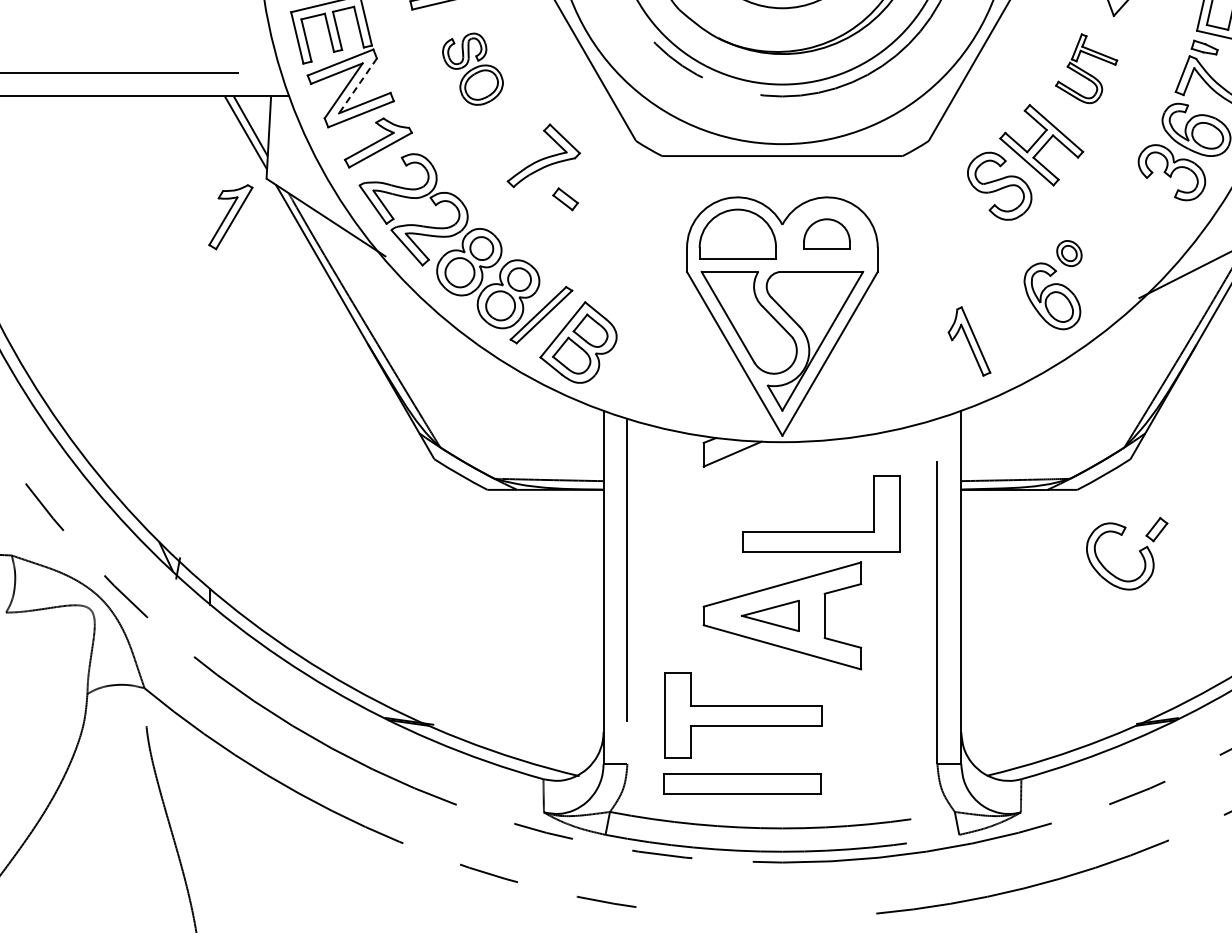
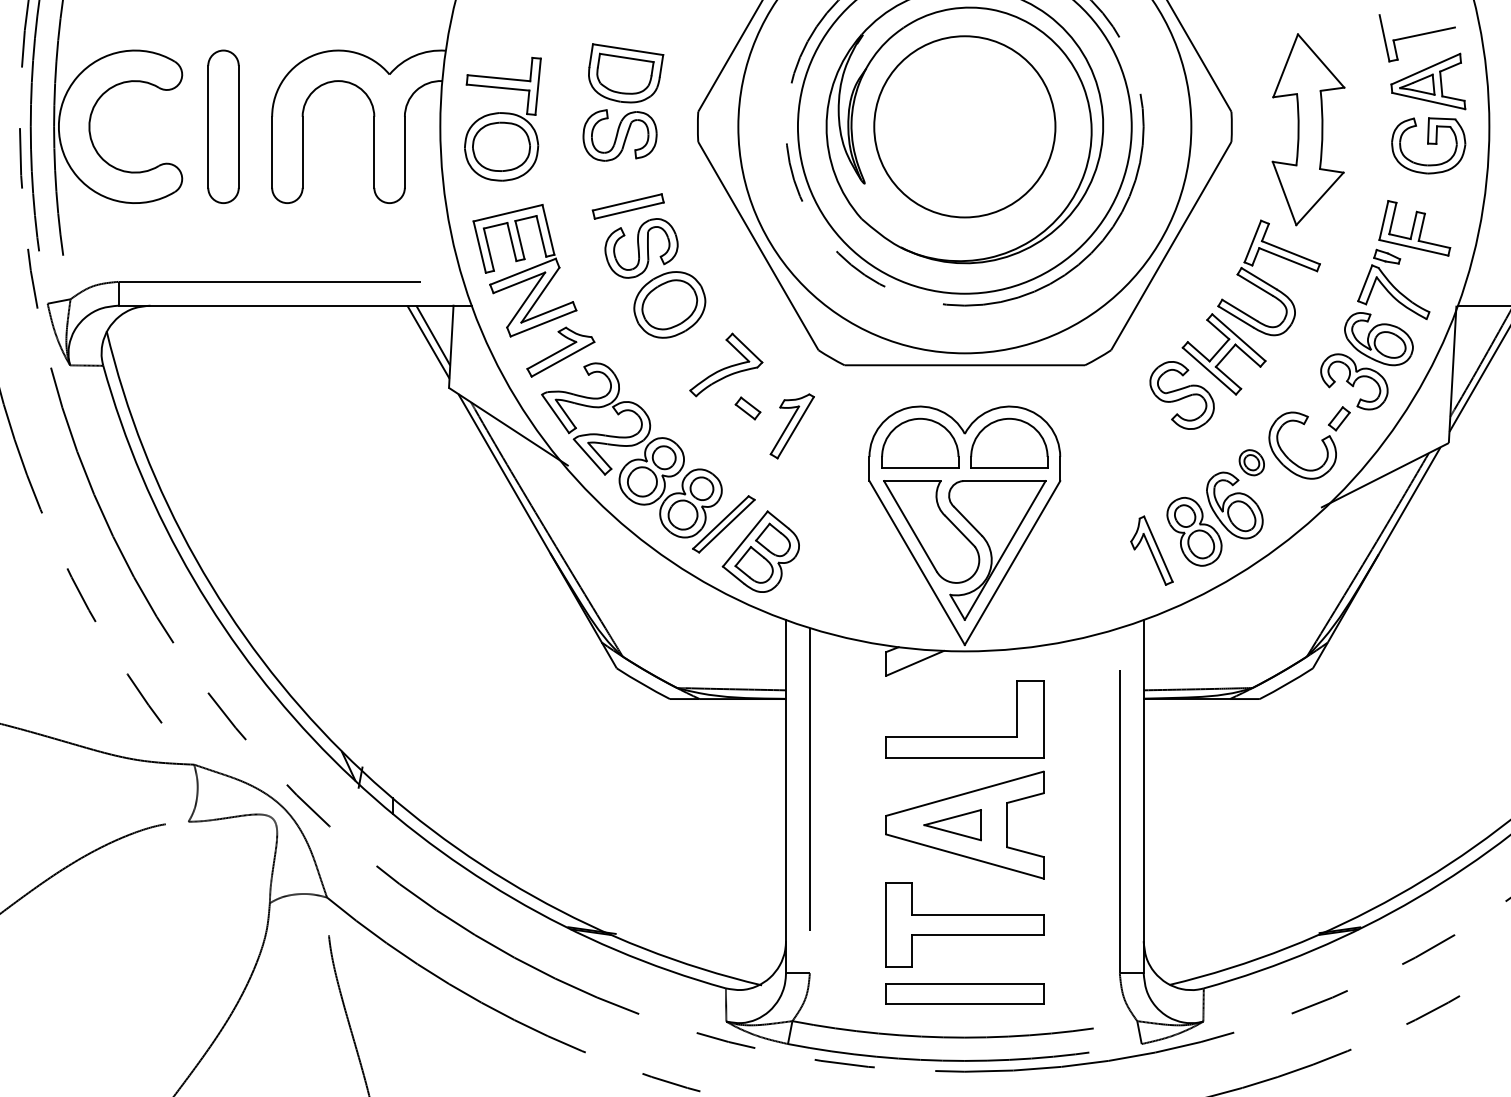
part: (1086, 68) -> (1268, 277), size x1.67
part: (473, 69) -> (655, 278), size x1.67
line: (358, 86) -> (540, 295), dashed -> solid
part: (230, 217) -> (791, 426), moved
part: (827, 233) -> (1009, 442), size x1.67
part: (1012, 322) -> (1194, 531), added
part: (821, 531) -> (964, 736), moved
part: (1139, 551) -> (1321, 440), moved
part: (743, 715) -> (964, 924), moved
part: (742, 784) -> (964, 993), moved

